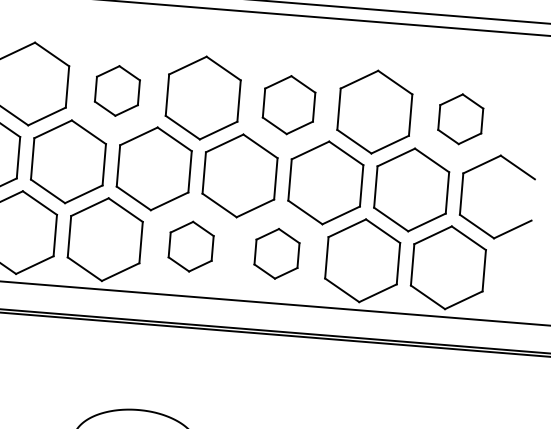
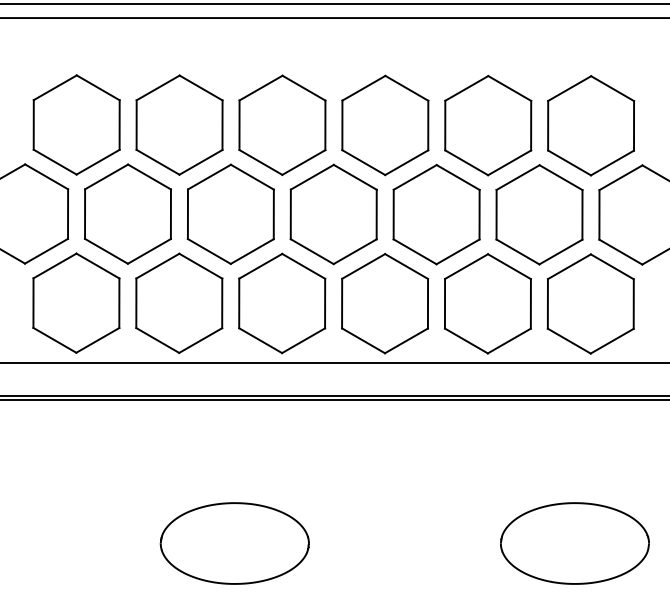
part: (117, 90) -> (179, 124), size x1.67
part: (289, 105) -> (385, 125), size x1.43
part: (460, 118) -> (591, 125), size x1.67
part: (191, 246) -> (282, 303), size x1.67
part: (277, 253) -> (385, 303), size x1.67

